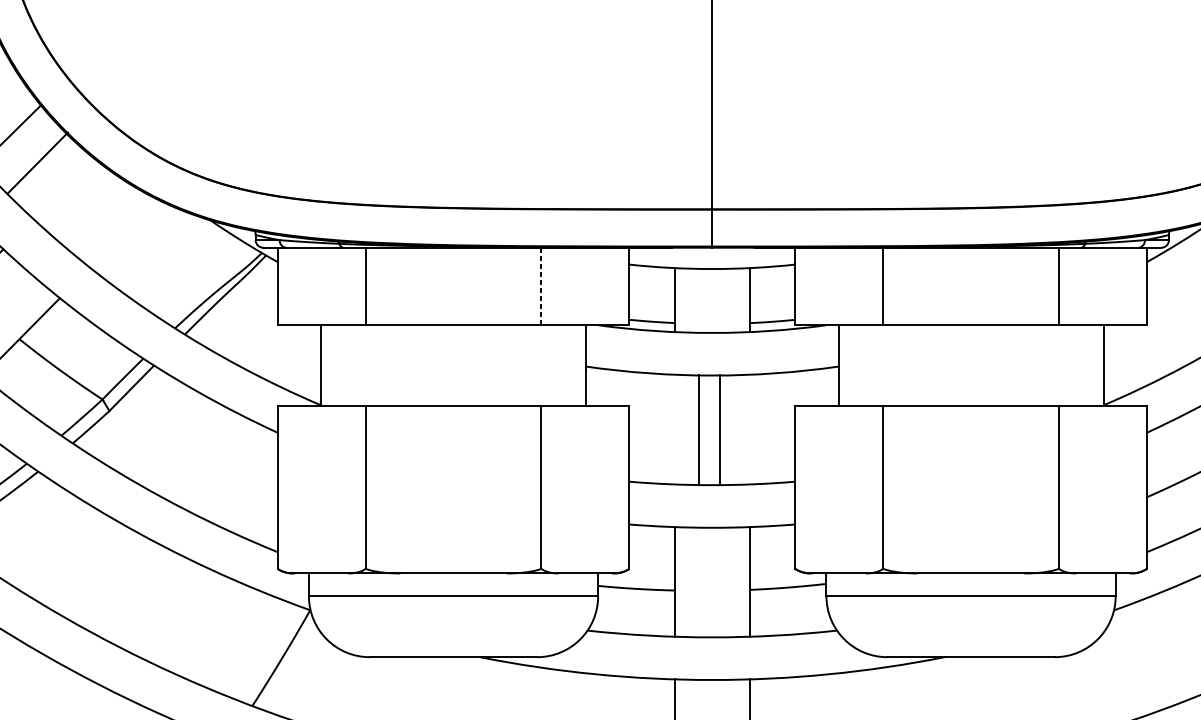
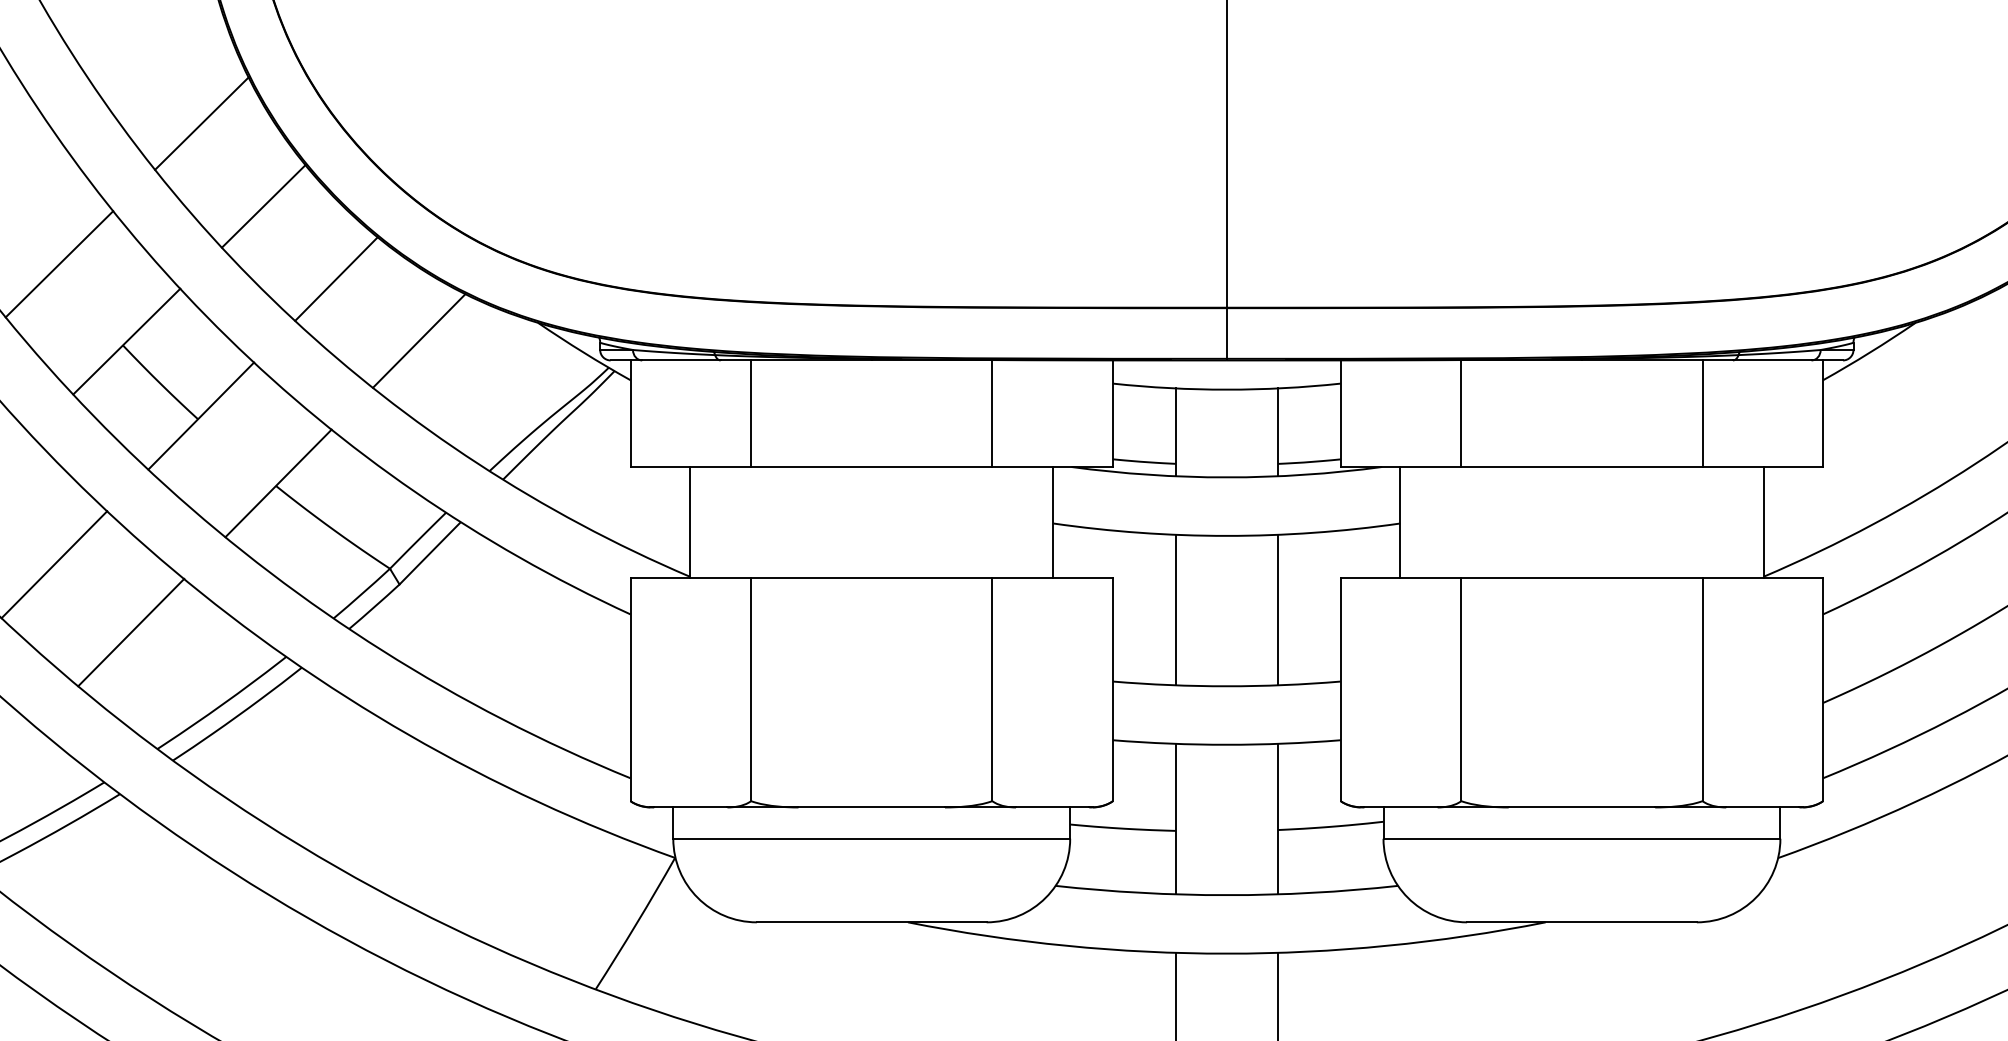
line: (38, 162) -> (336, 278), moved
line: (124, 233) -> (419, 340), added
line: (541, 286) -> (992, 413), dashed -> solid
line: (698, 429) -> (1175, 609), moved
line: (720, 429) -> (1278, 609), moved

